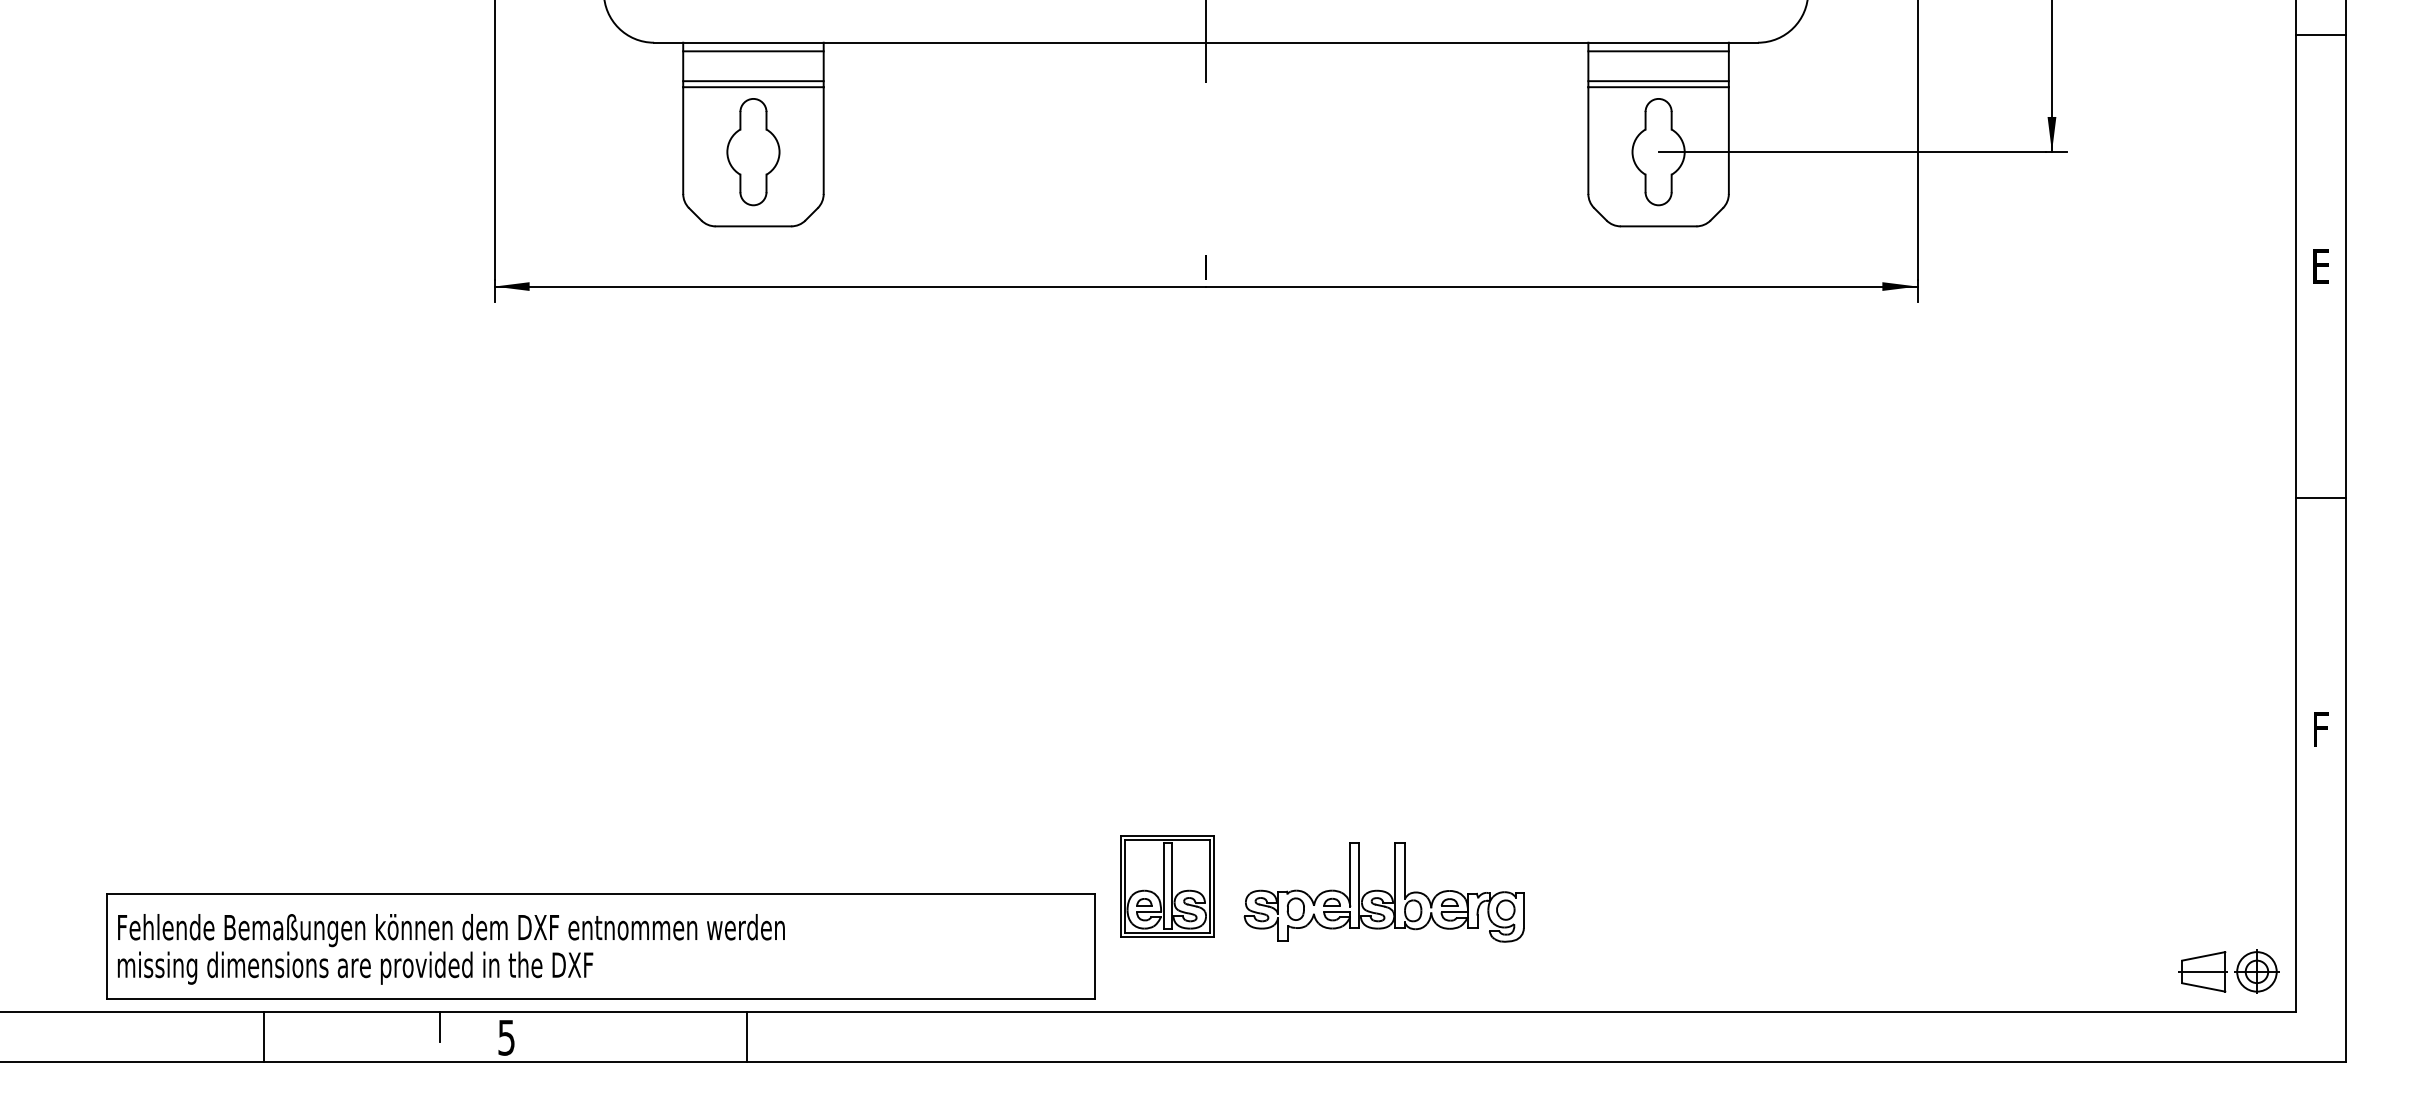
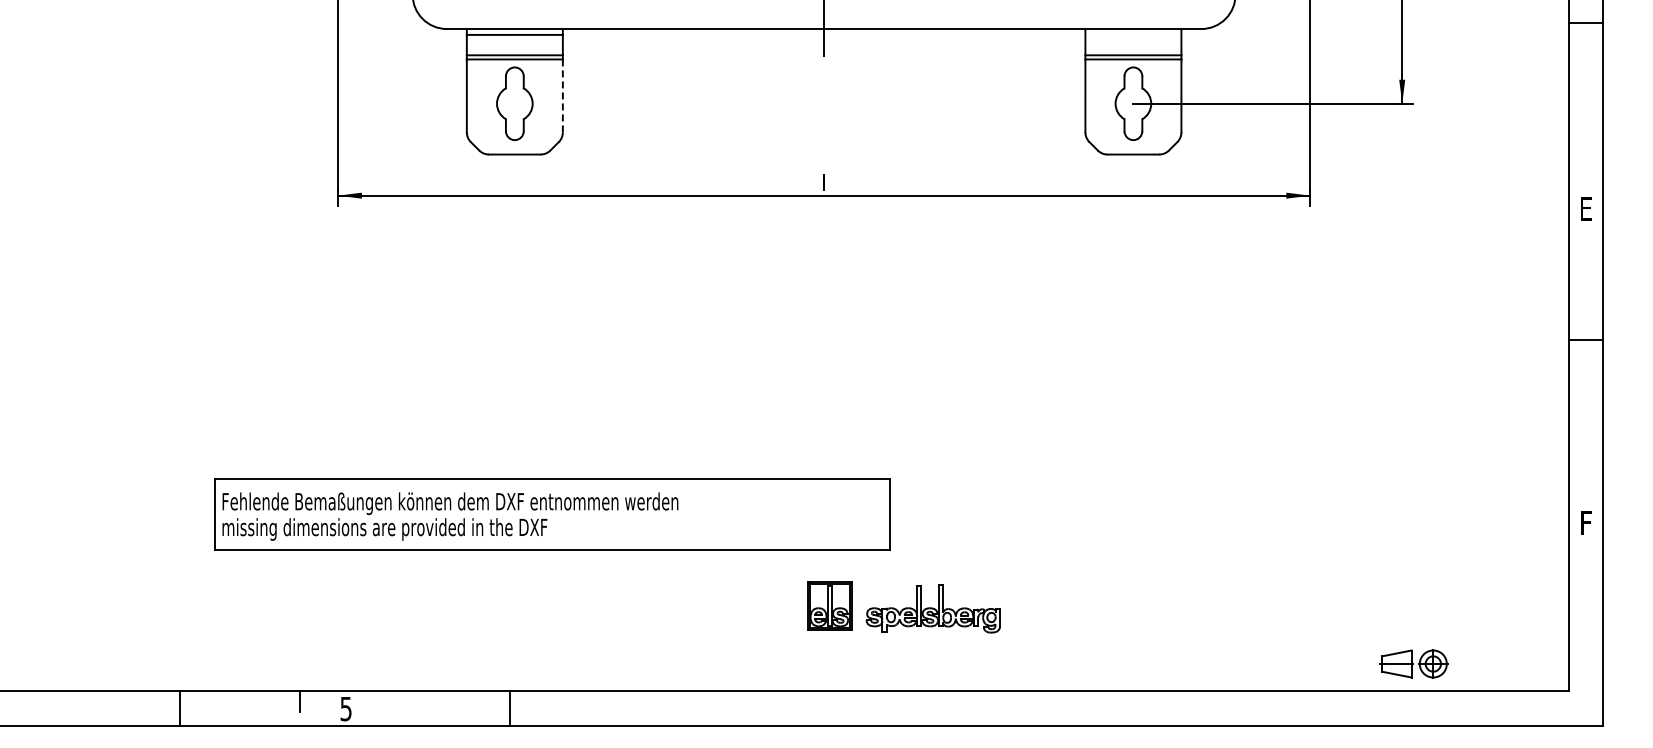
line: (1658, 50) -> (1133, 34), removed
line: (823, 141) -> (562, 96), solid -> dashed
text: (2321, 265) -> (1586, 208), moved
text: (2321, 728) -> (1586, 522), moved
part: (1322, 889) -> (903, 607), size x0.7
part: (600, 946) -> (552, 514), moved
part: (2227, 971) -> (1413, 663), moved

